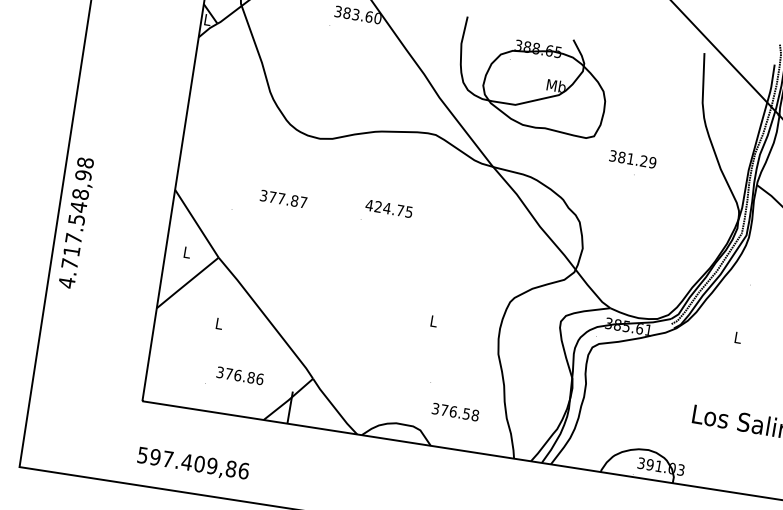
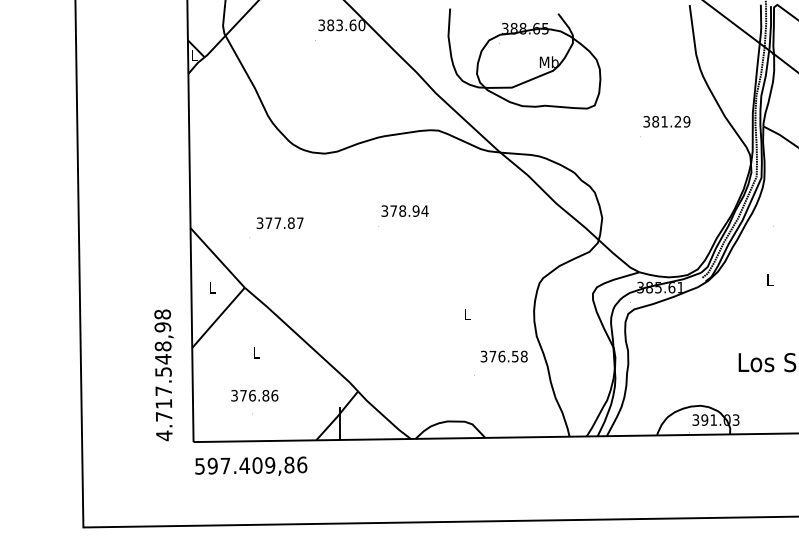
text: (632, 159) -> (666, 121), moved
text: (283, 199) -> (279, 223), moved
text: (389, 208) -> (404, 210), 424.75 -> 378.94
text: (76, 223) -> (163, 375), moved
text: (240, 375) -> (254, 395), moved
text: (454, 411) -> (503, 356), moved
text: (193, 463) -> (251, 465), moved

